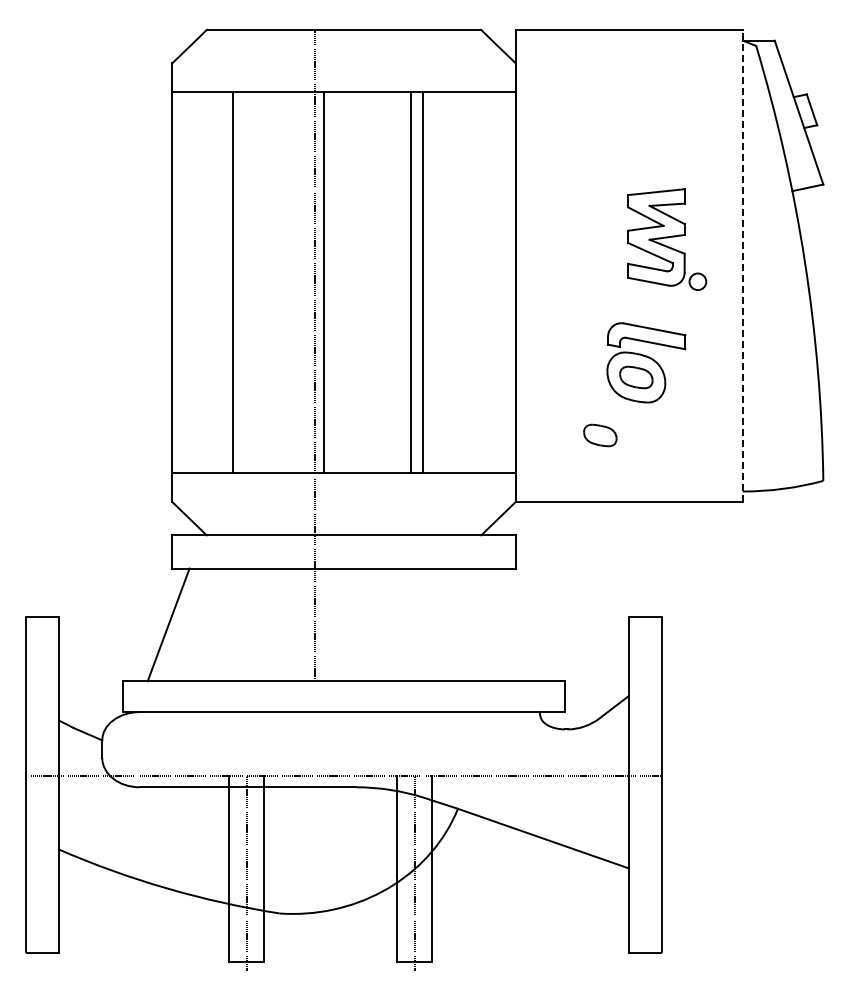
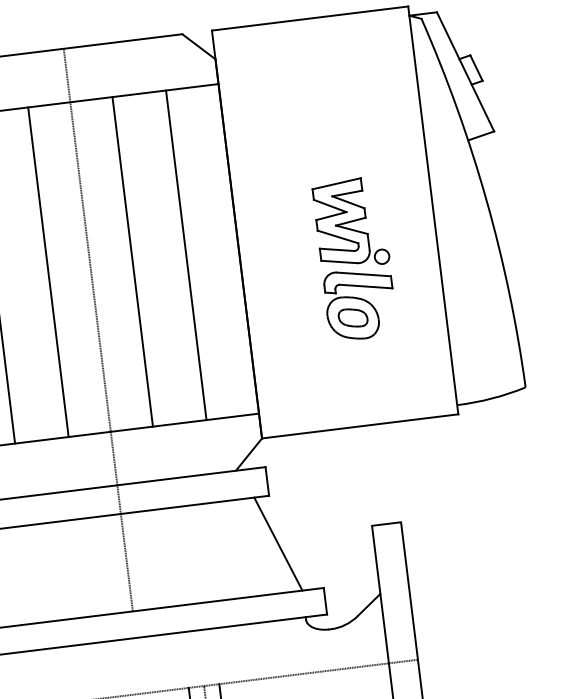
part: (667, 239) -> (351, 223), moved
line: (742, 265) -> (432, 209), dashed -> solid
line: (324, 282) -> (48, 272), moved
line: (410, 282) -> (185, 255), moved
line: (422, 282) -> (132, 261), moved
line: (315, 355) -> (98, 329), moved
part: (600, 435) -> (328, 371), removed
line: (519, 624) -> (278, 543), added

